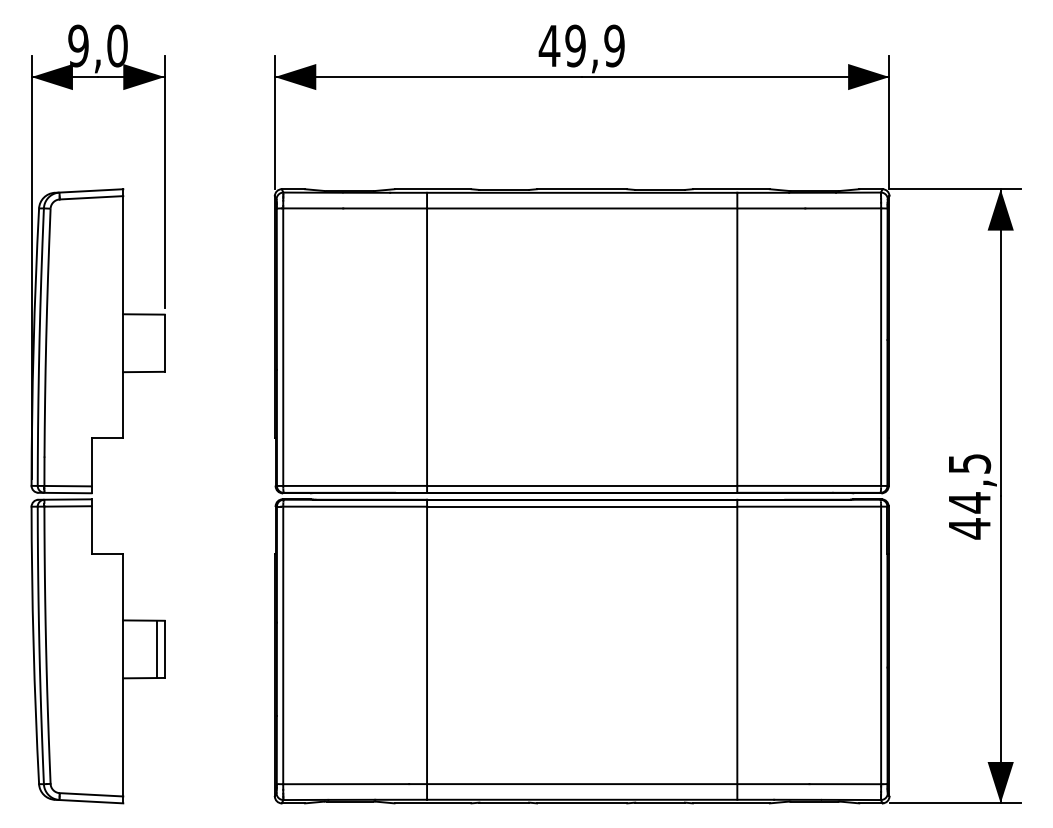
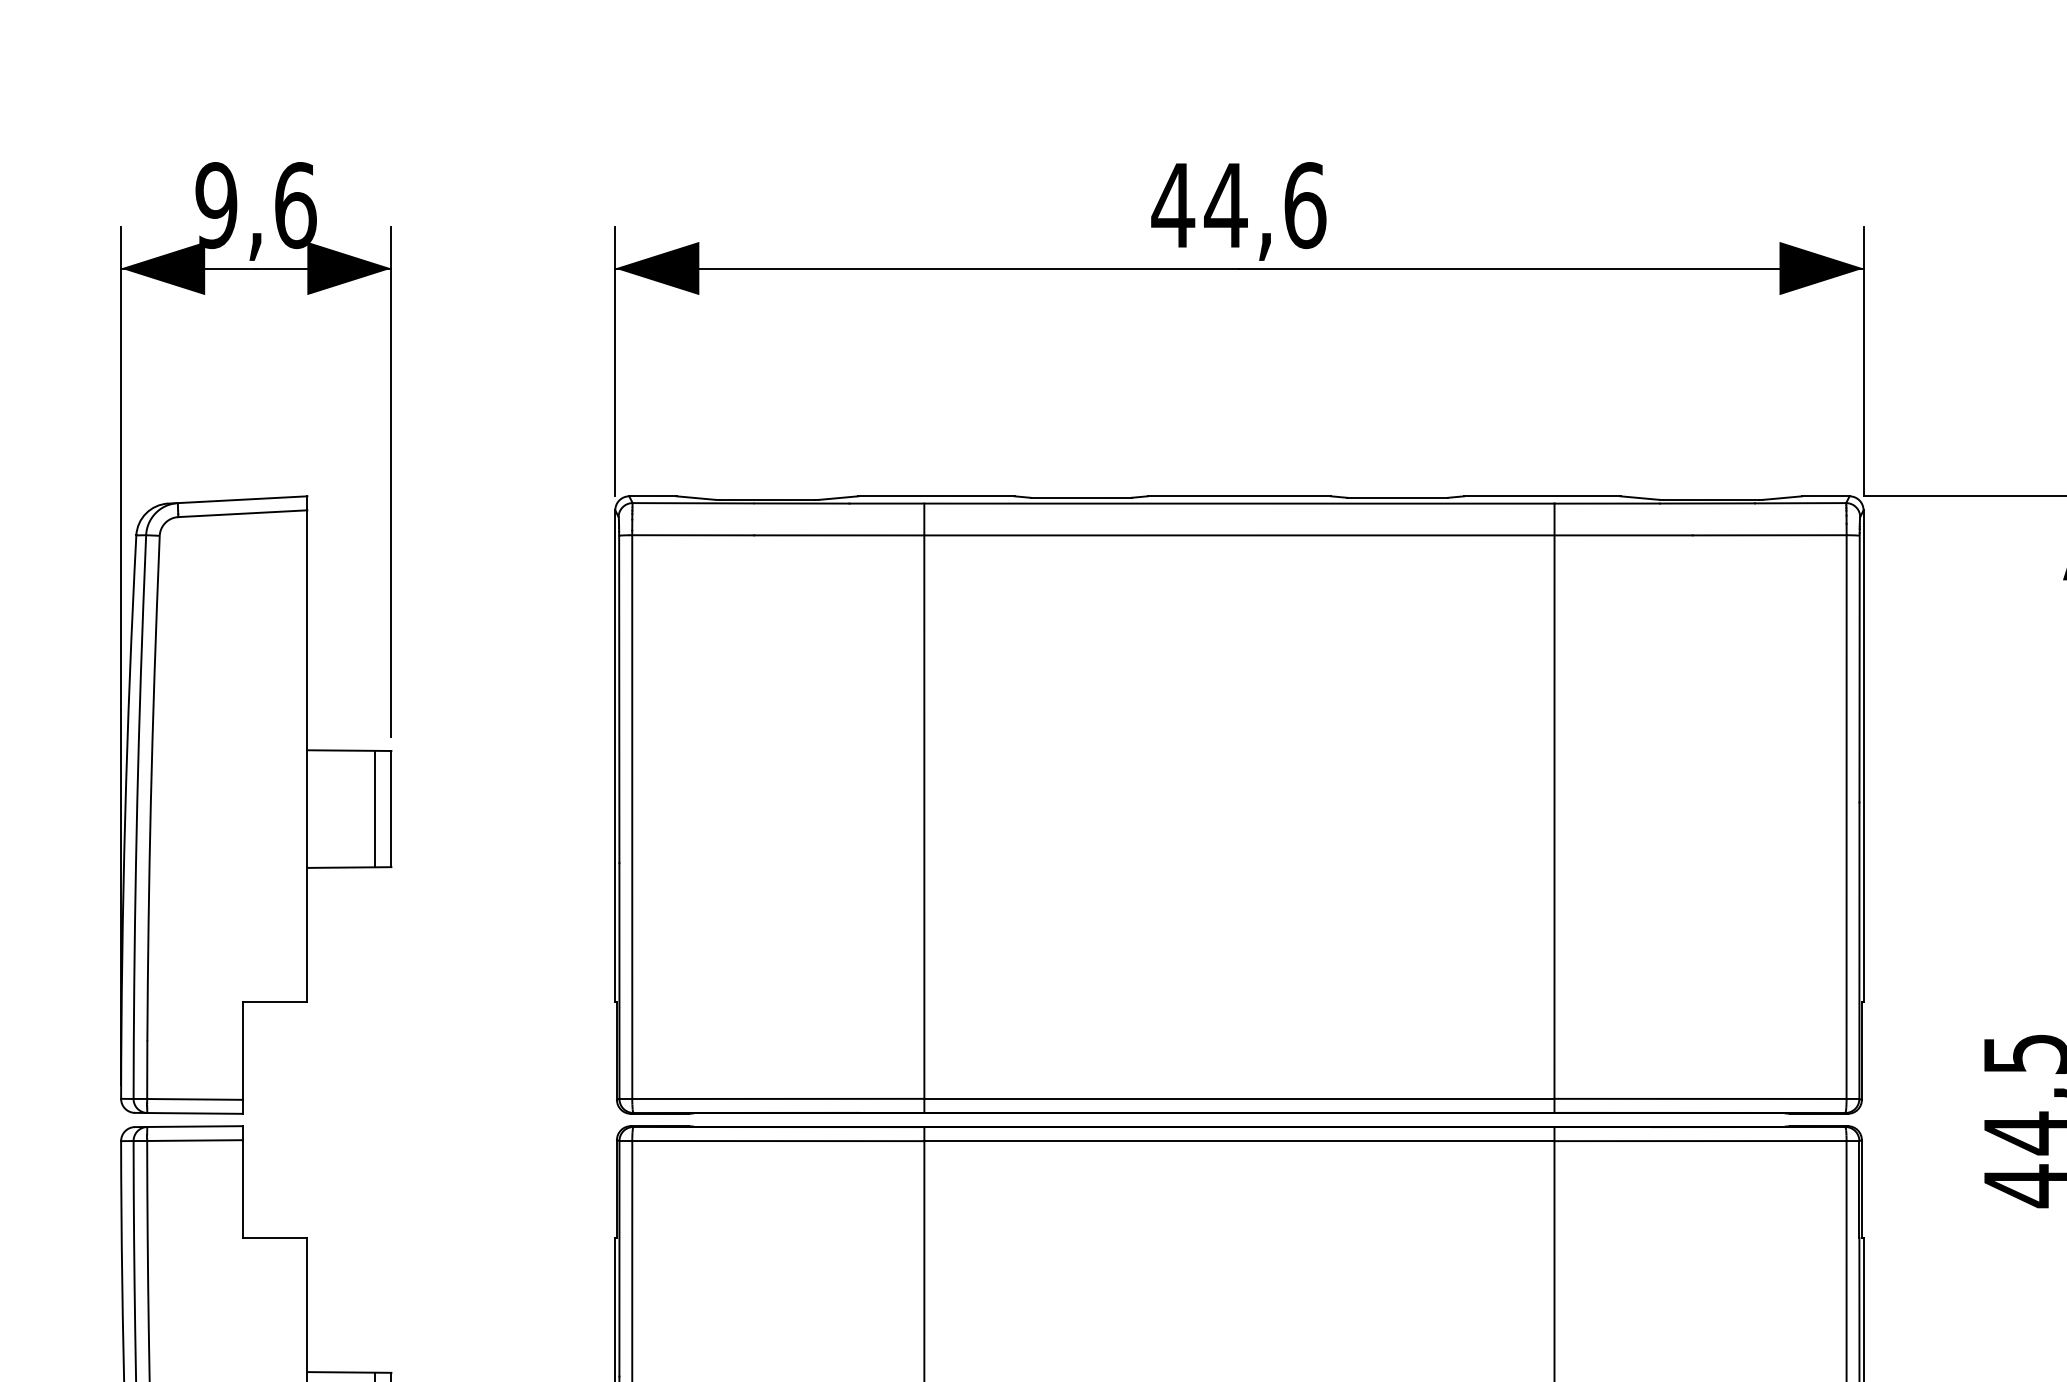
text: (117, 45) -> (295, 204), 9,0 -> 9,6
text: (594, 45) -> (1264, 204), 49,9 -> 44,6
line: (156, 342) -> (374, 807), added

